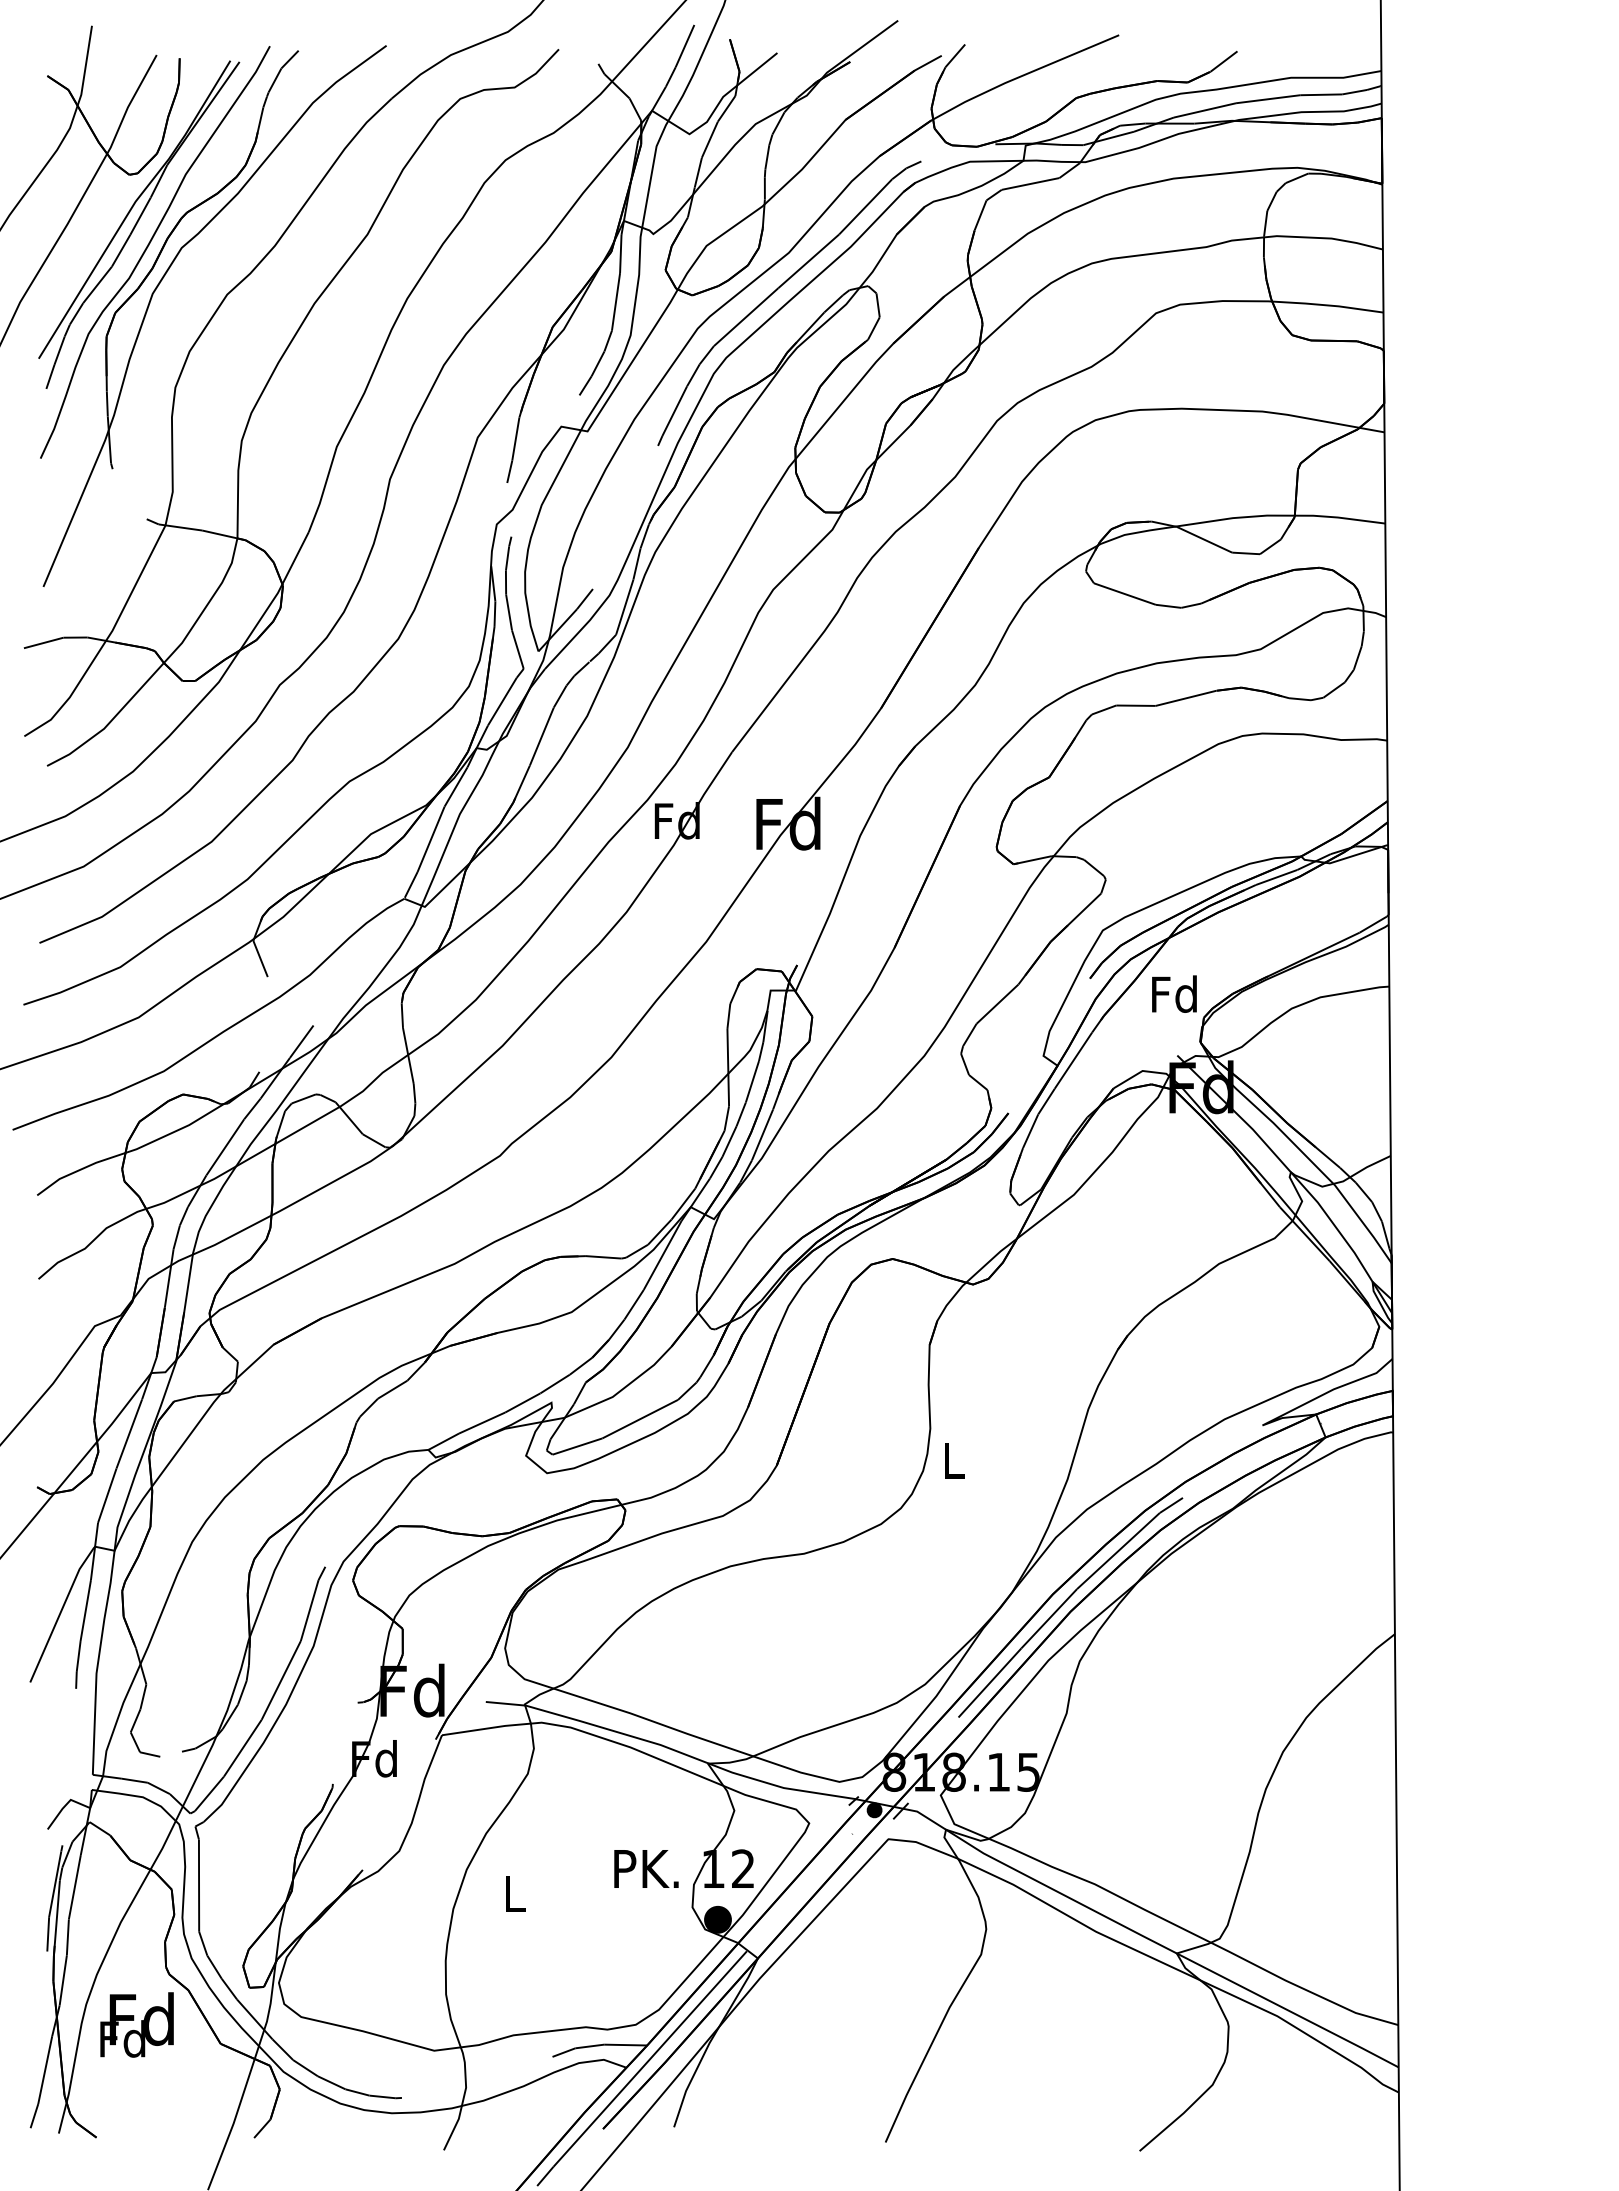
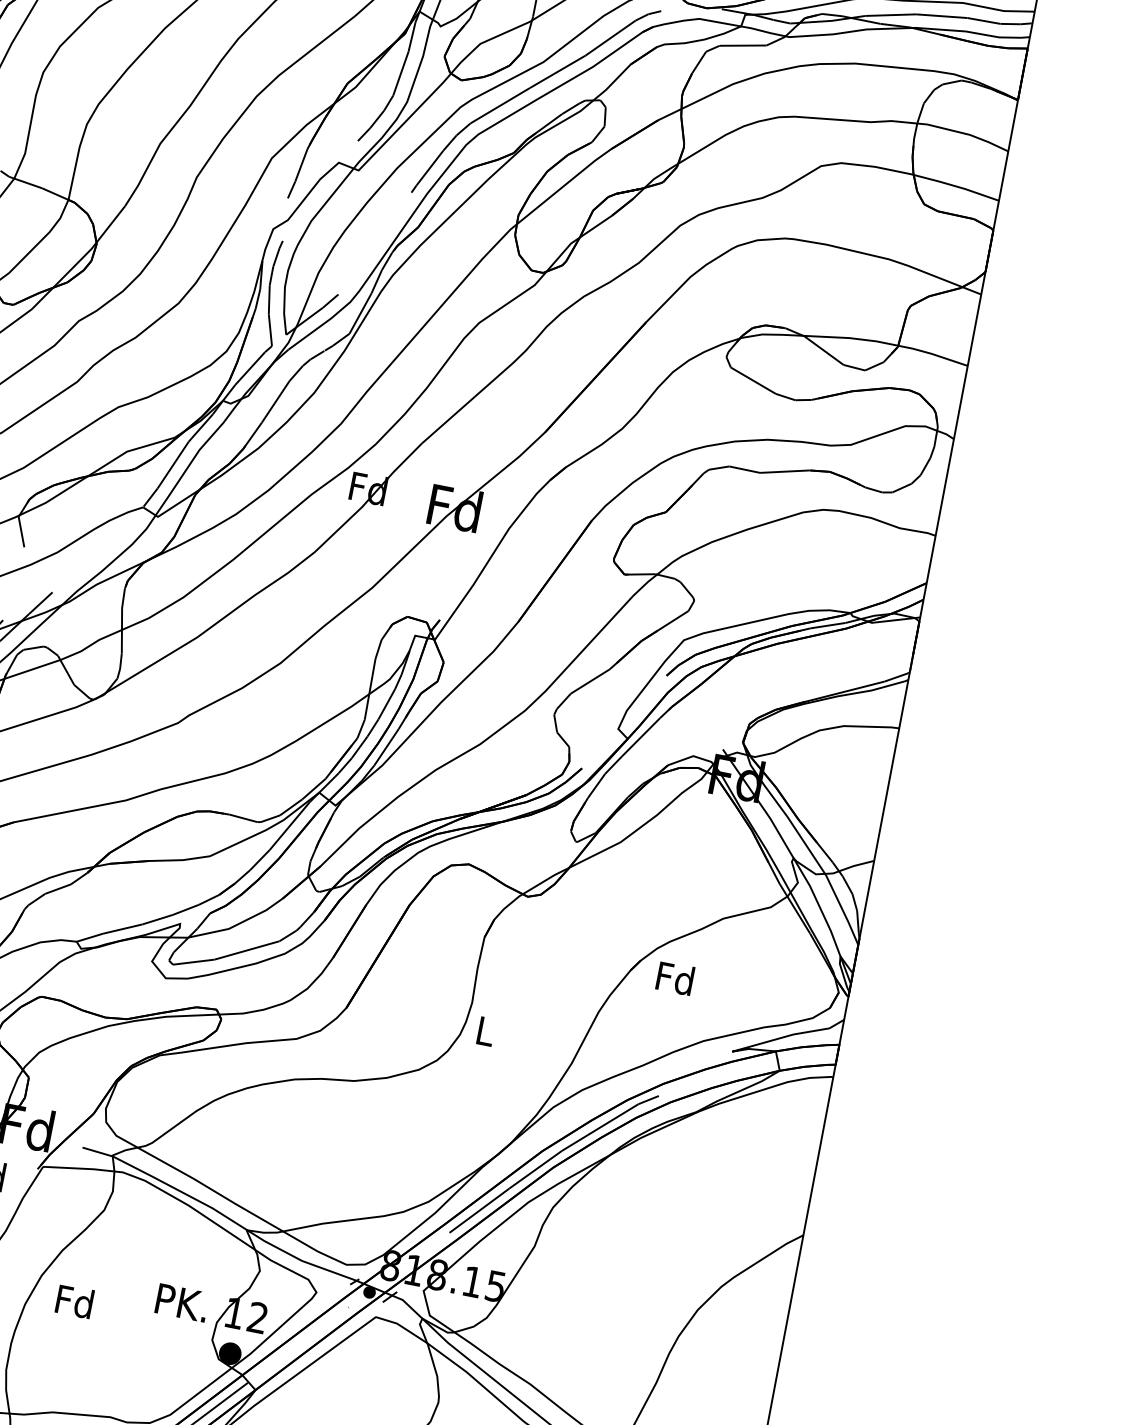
text: (1174, 993) -> (675, 977), moved
text: (513, 1893) -> (74, 1301), L -> Fd

